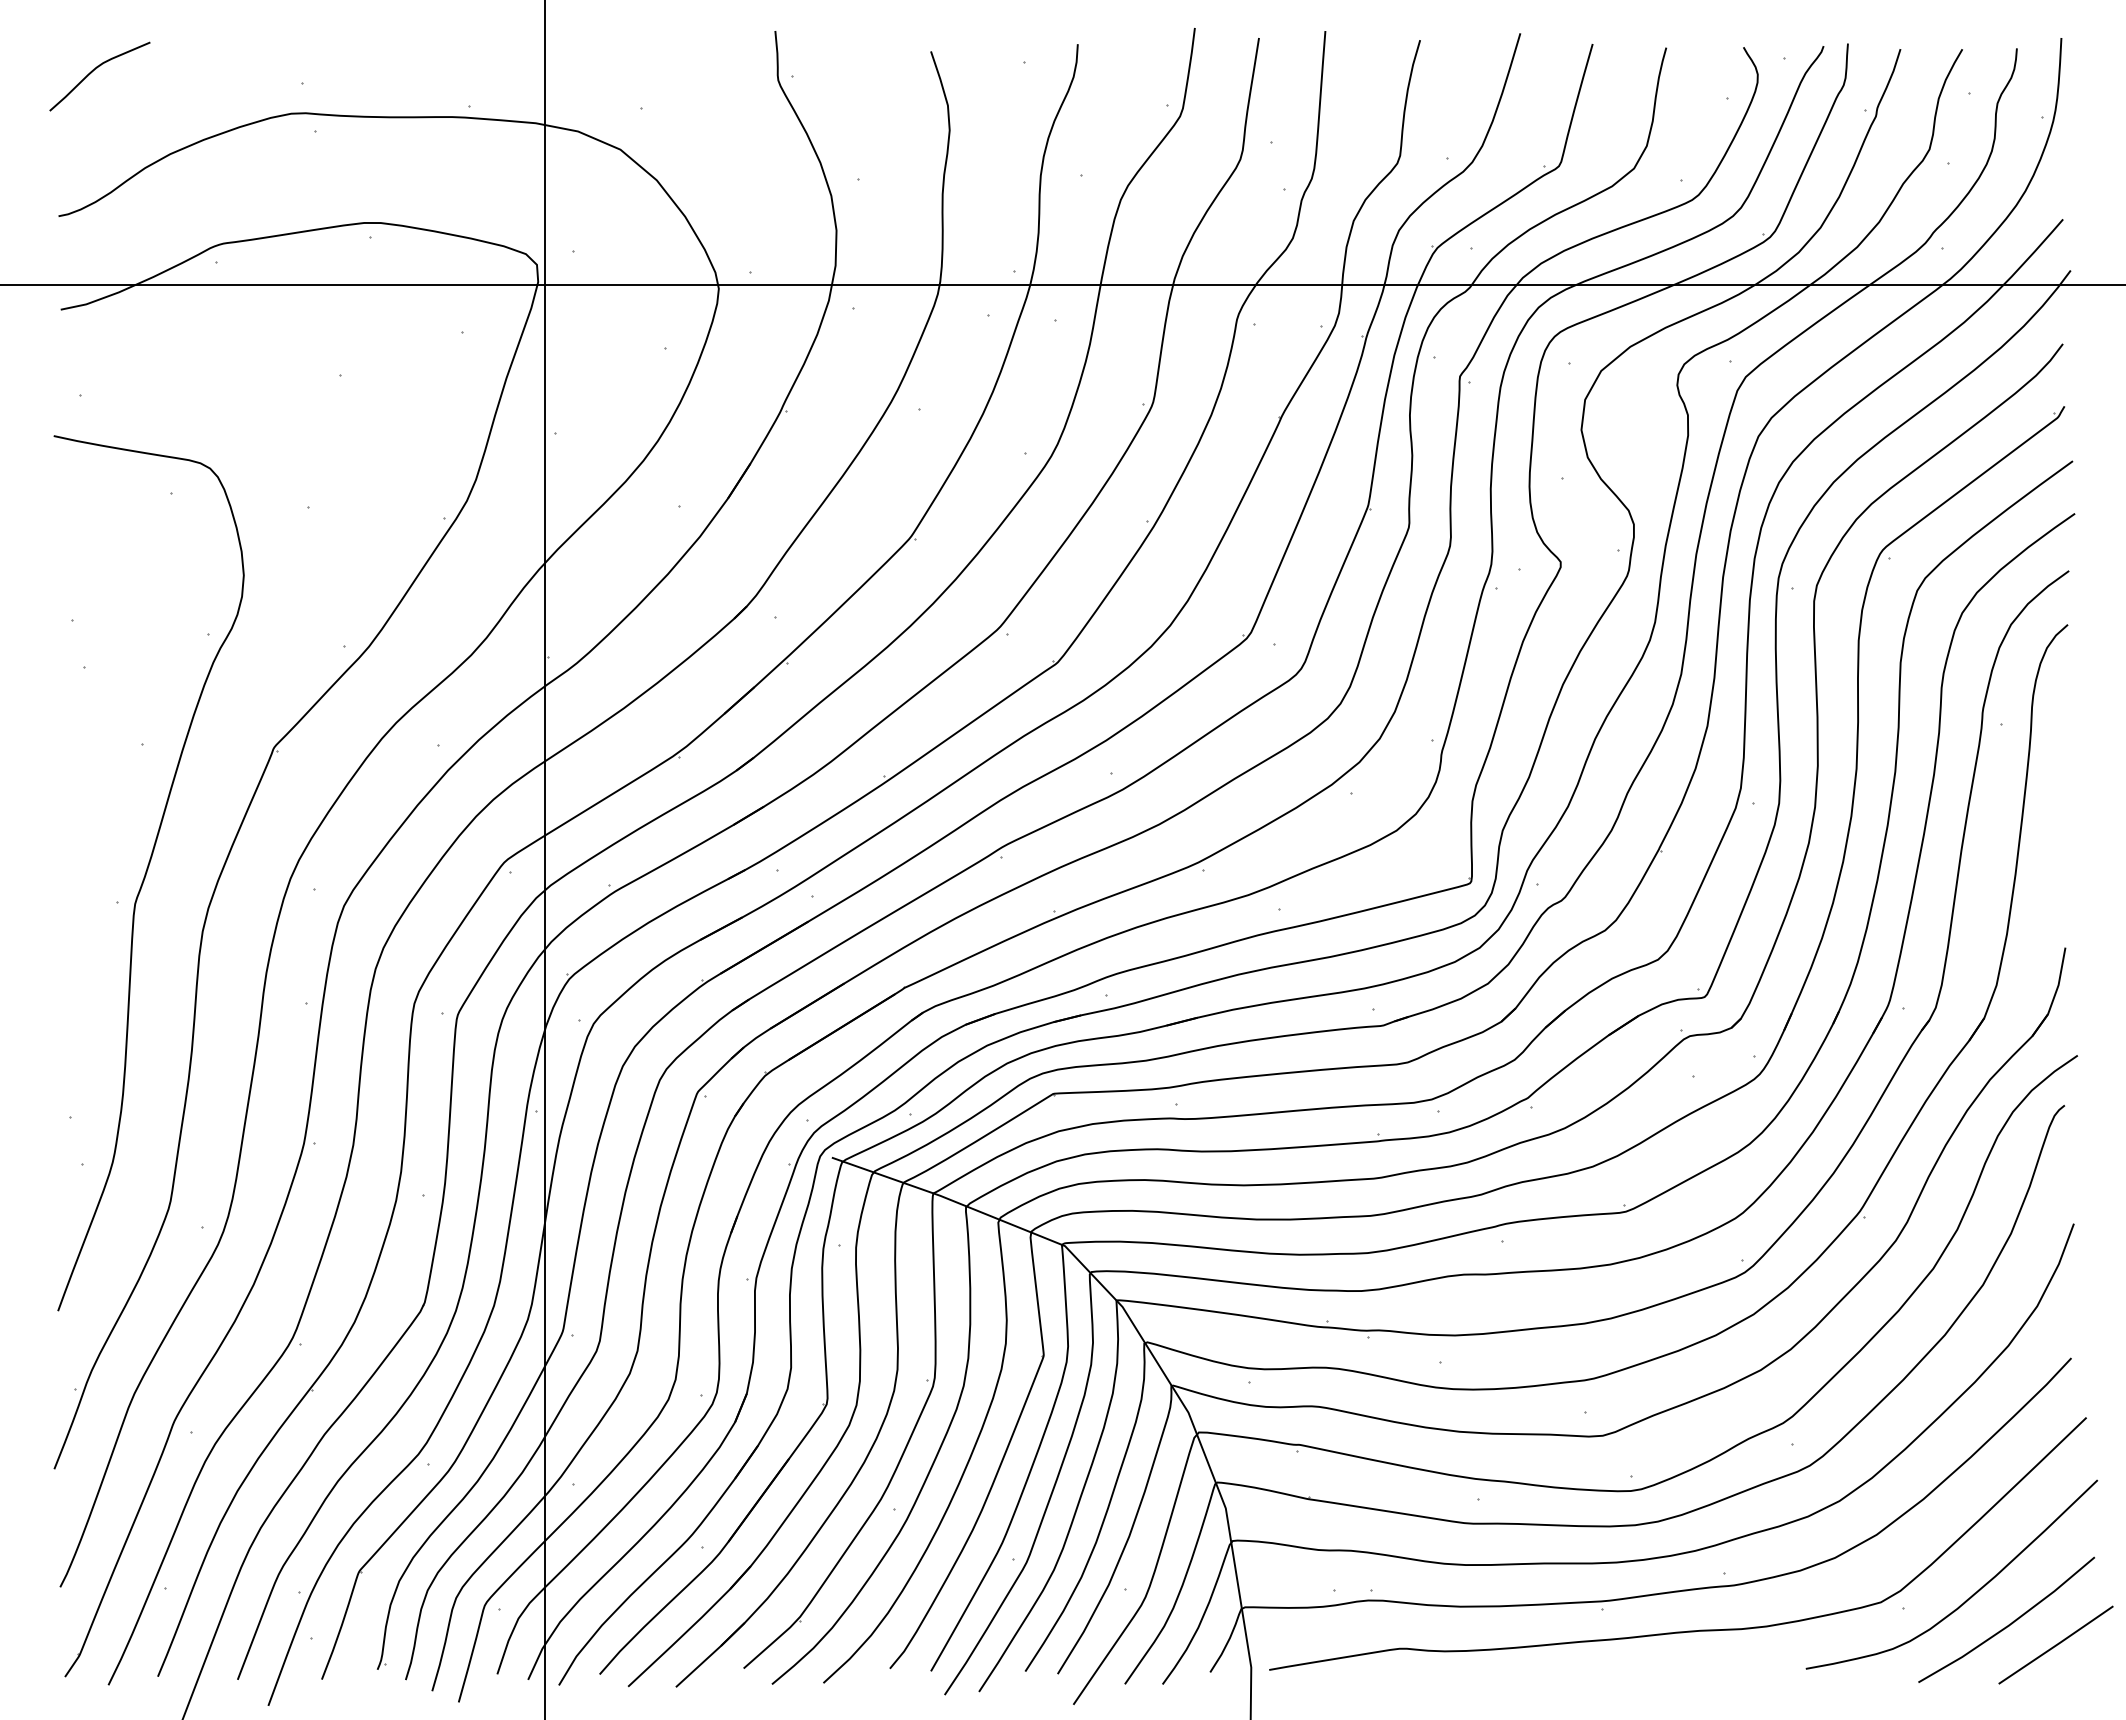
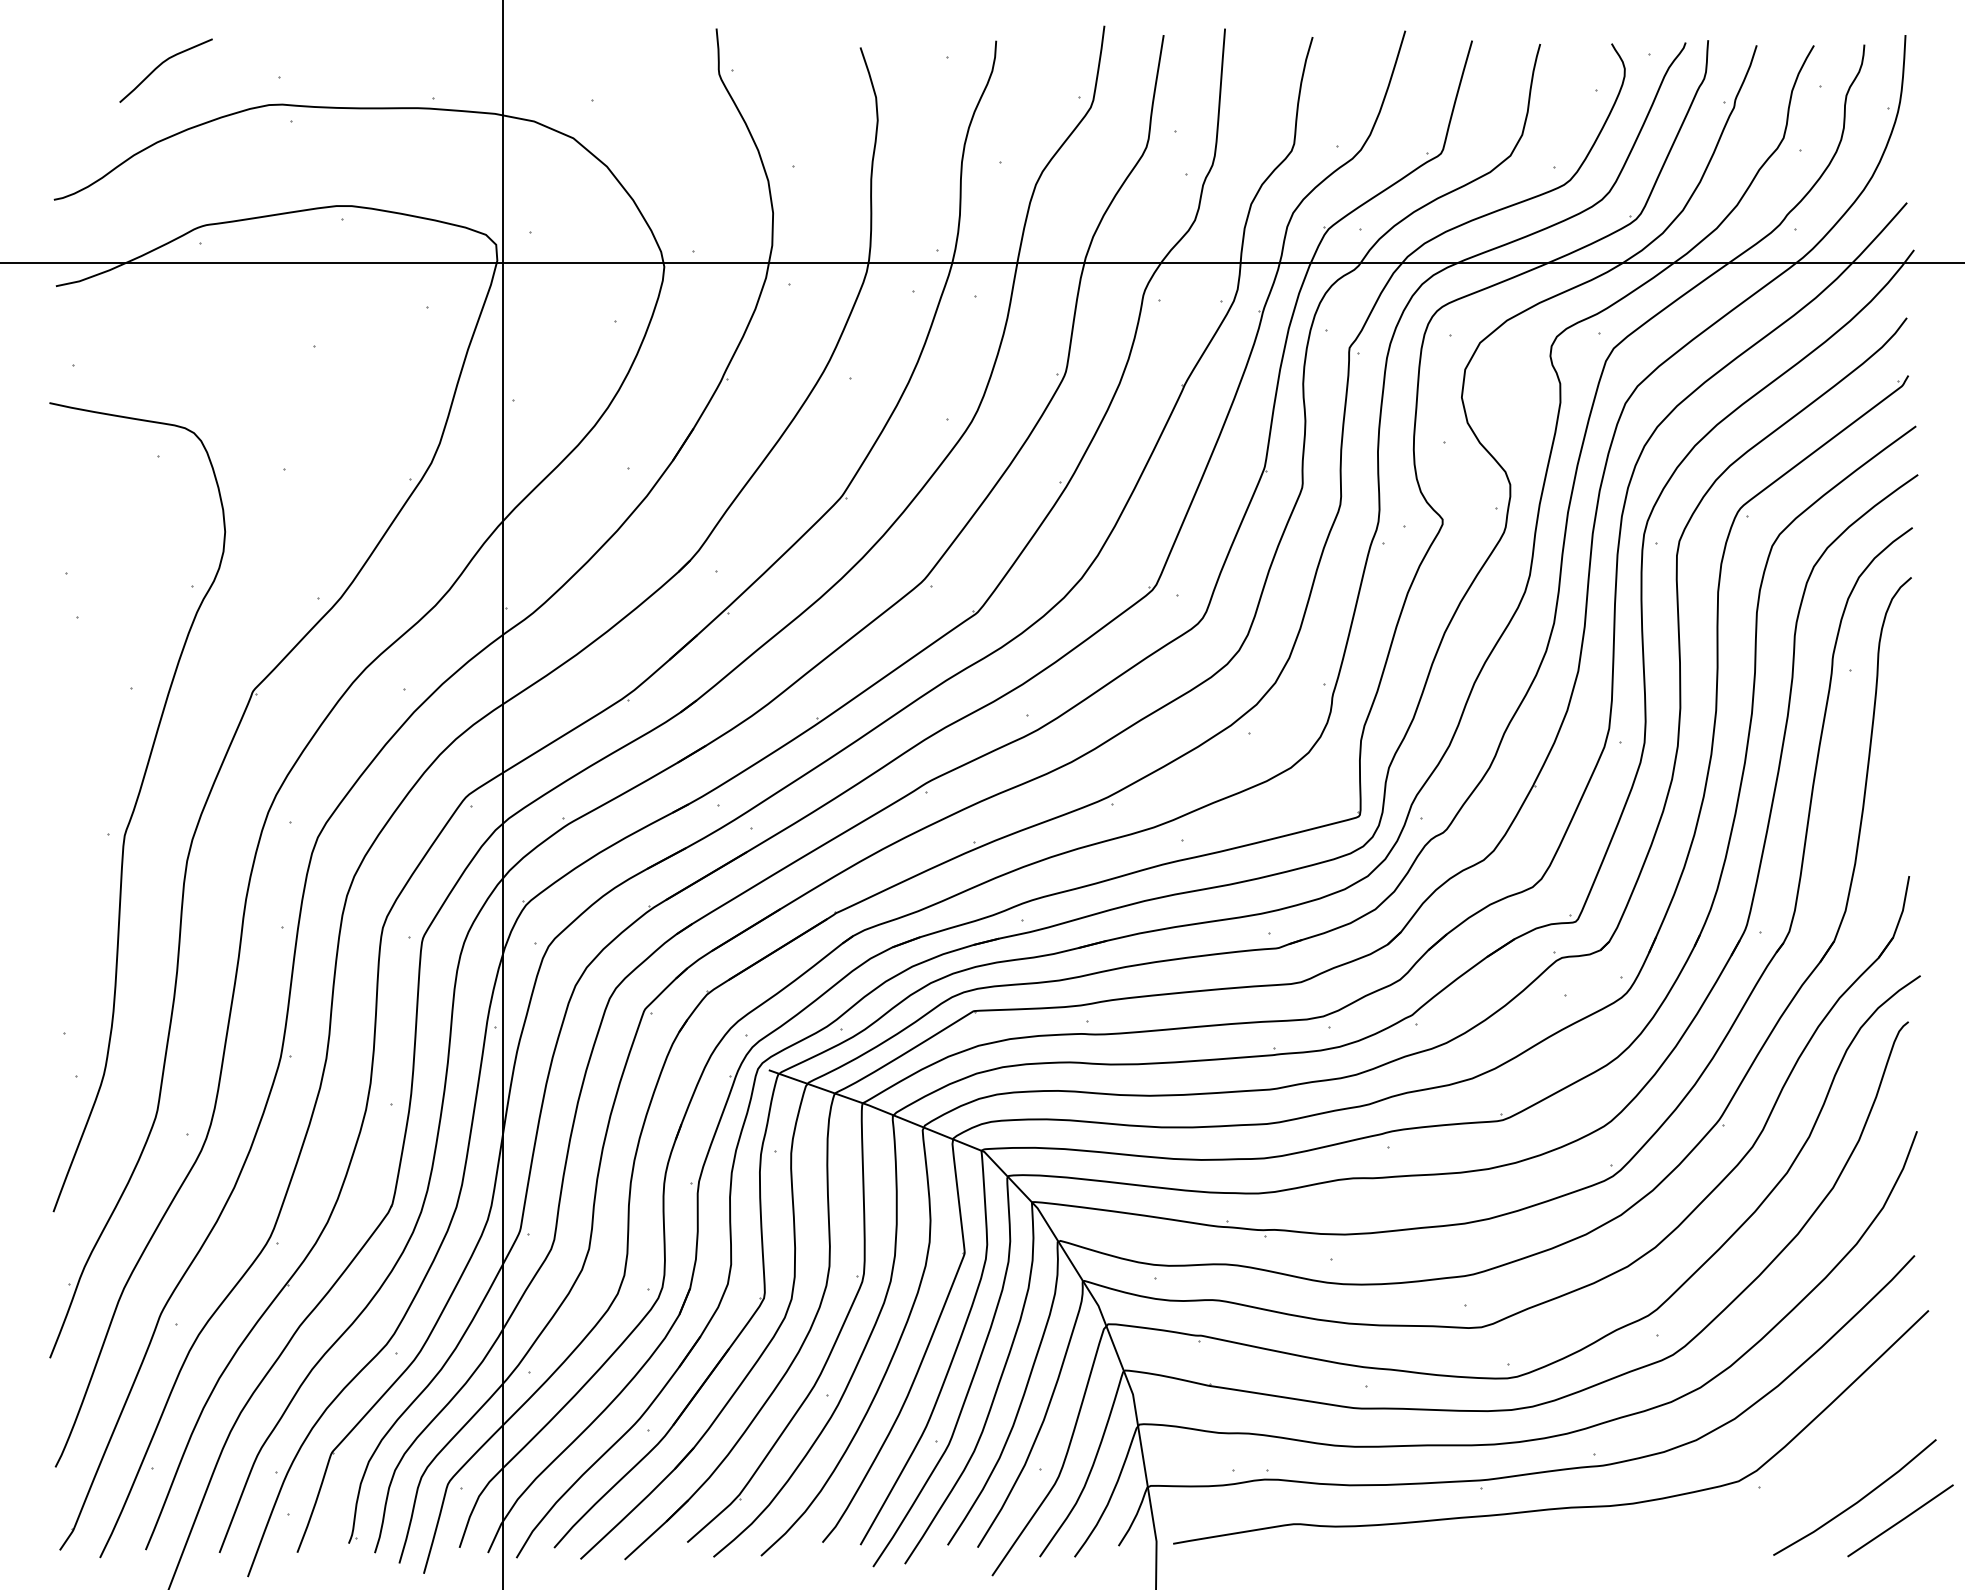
curve: (94, 70) -> (161, 65), moved
curve: (1972, 1594) -> (1823, 1474), removed

